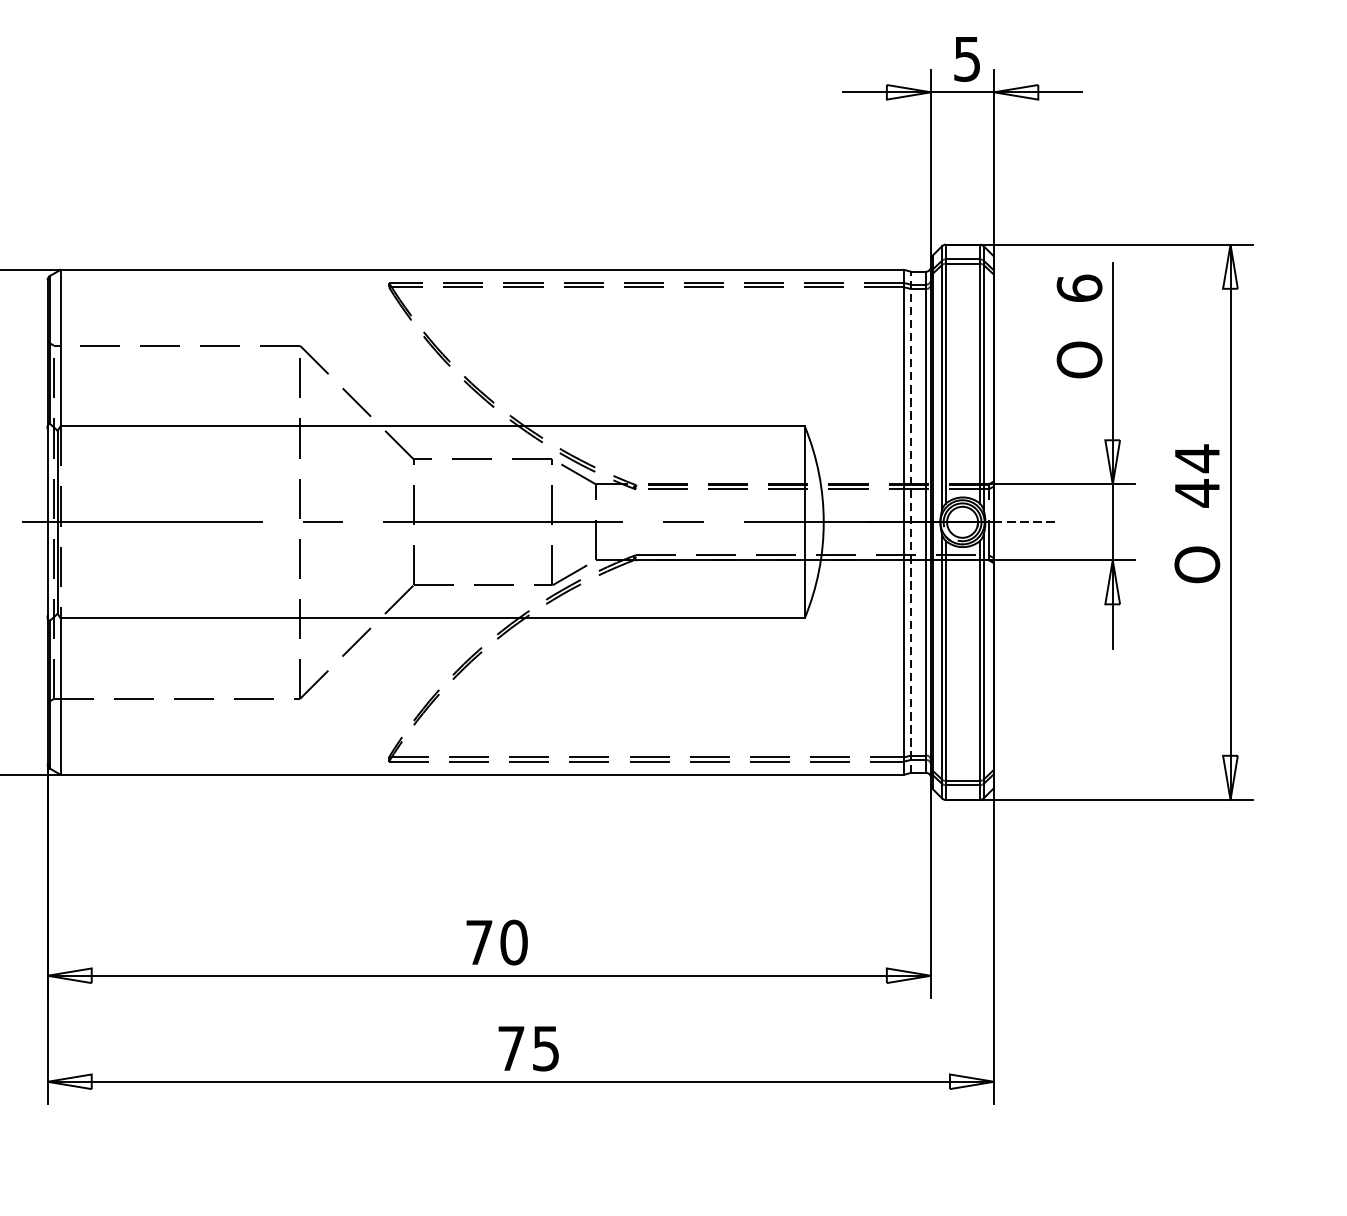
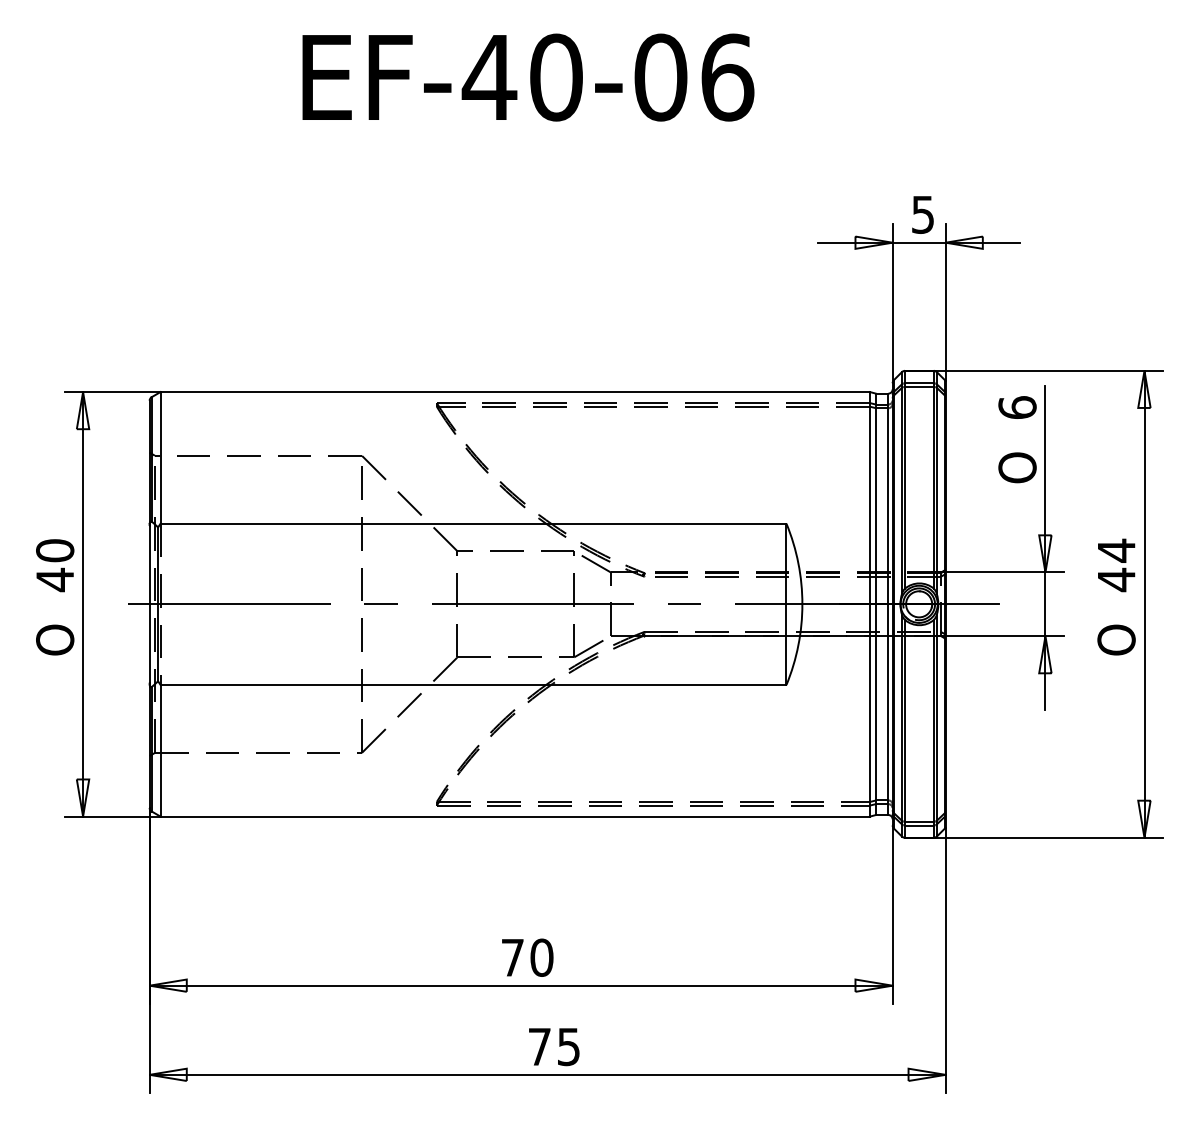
line: (910, 522) -> (875, 604), dashed -> solid
line: (1026, 522) -> (972, 604), dashed -> solid

